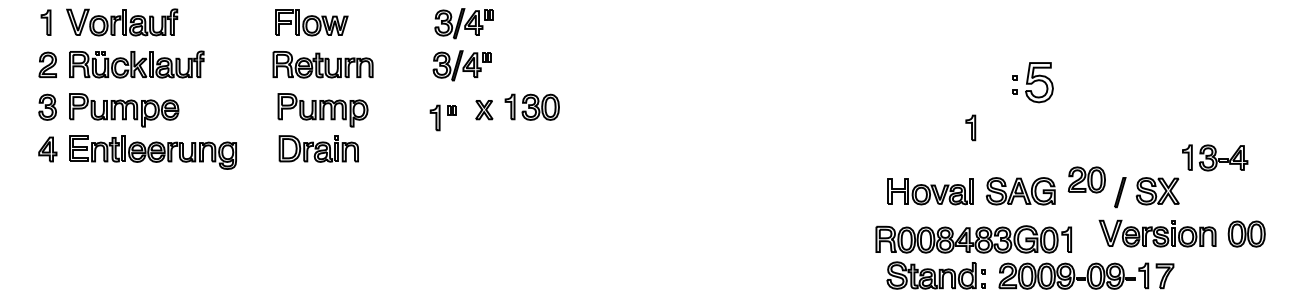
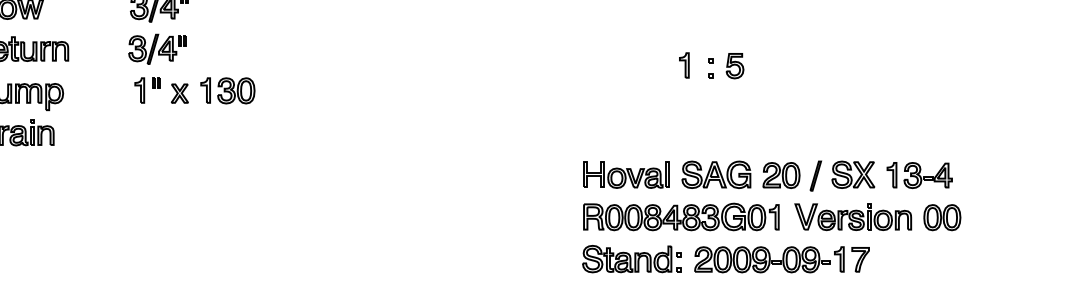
part: (1039, 82) -> (735, 66), size x0.62
part: (442, 117) -> (147, 90), moved
part: (970, 127) -> (684, 65), moved
part: (1215, 157) -> (920, 175), moved
part: (1086, 179) -> (781, 175), moved
part: (973, 239) -> (681, 217), moved

